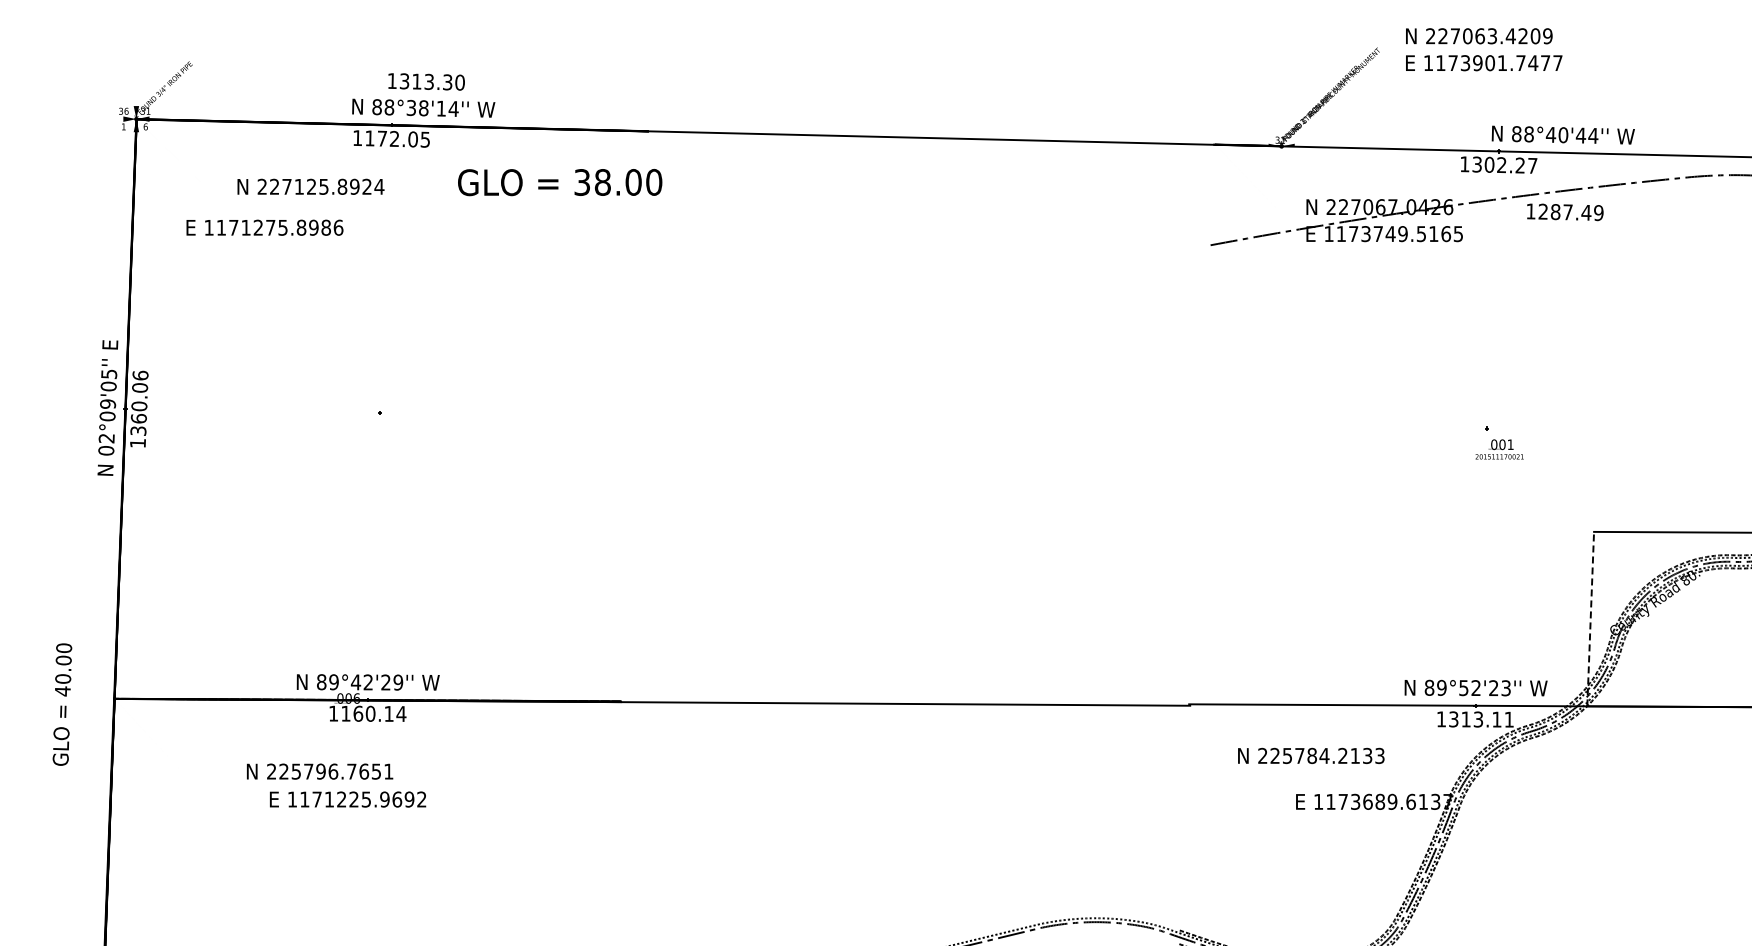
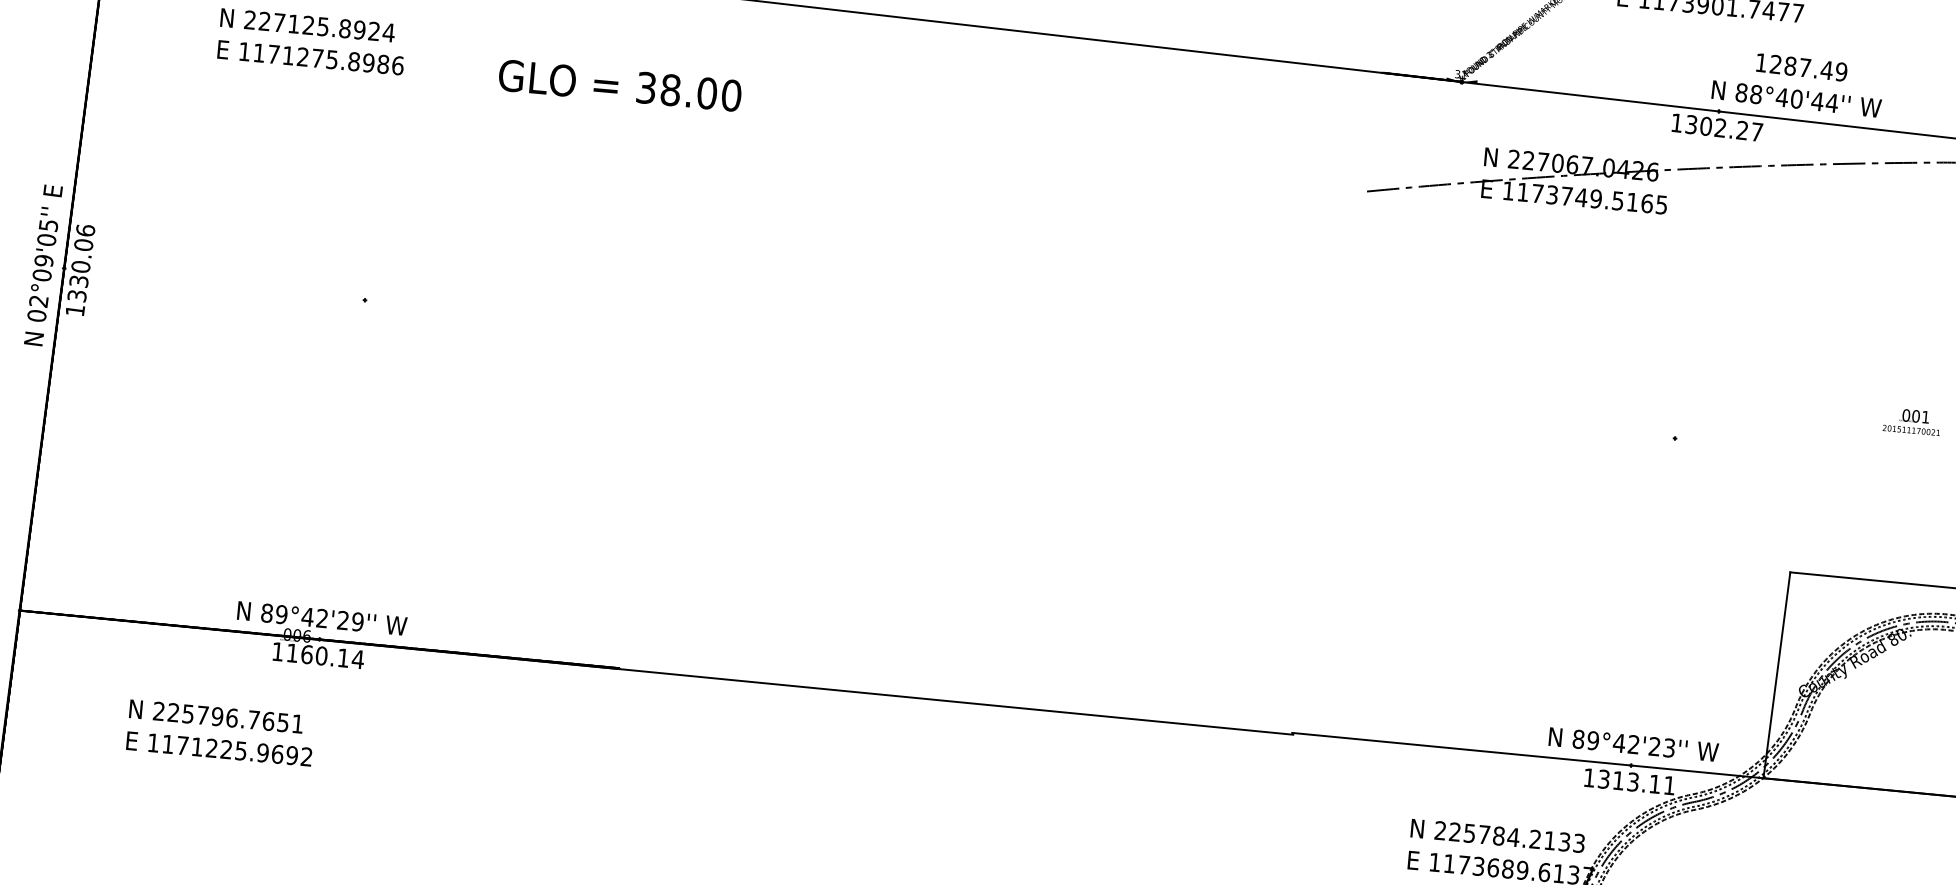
text: (560, 182) -> (620, 85), moved
text: (1565, 212) -> (1802, 67), moved
text: (264, 227) -> (310, 57), moved
text: (138, 418) -> (78, 281), 1360.06 -> 1330.06
text: (1499, 449) -> (1912, 421), moved
line: (1590, 618) -> (1776, 674), dashed -> solid
text: (1463, 688) -> (1618, 743), 89°52'23'' -> 89°42'23''
text: (1311, 755) -> (1498, 835), moved
text: (320, 771) -> (216, 716), moved
text: (348, 799) -> (219, 749), moved

